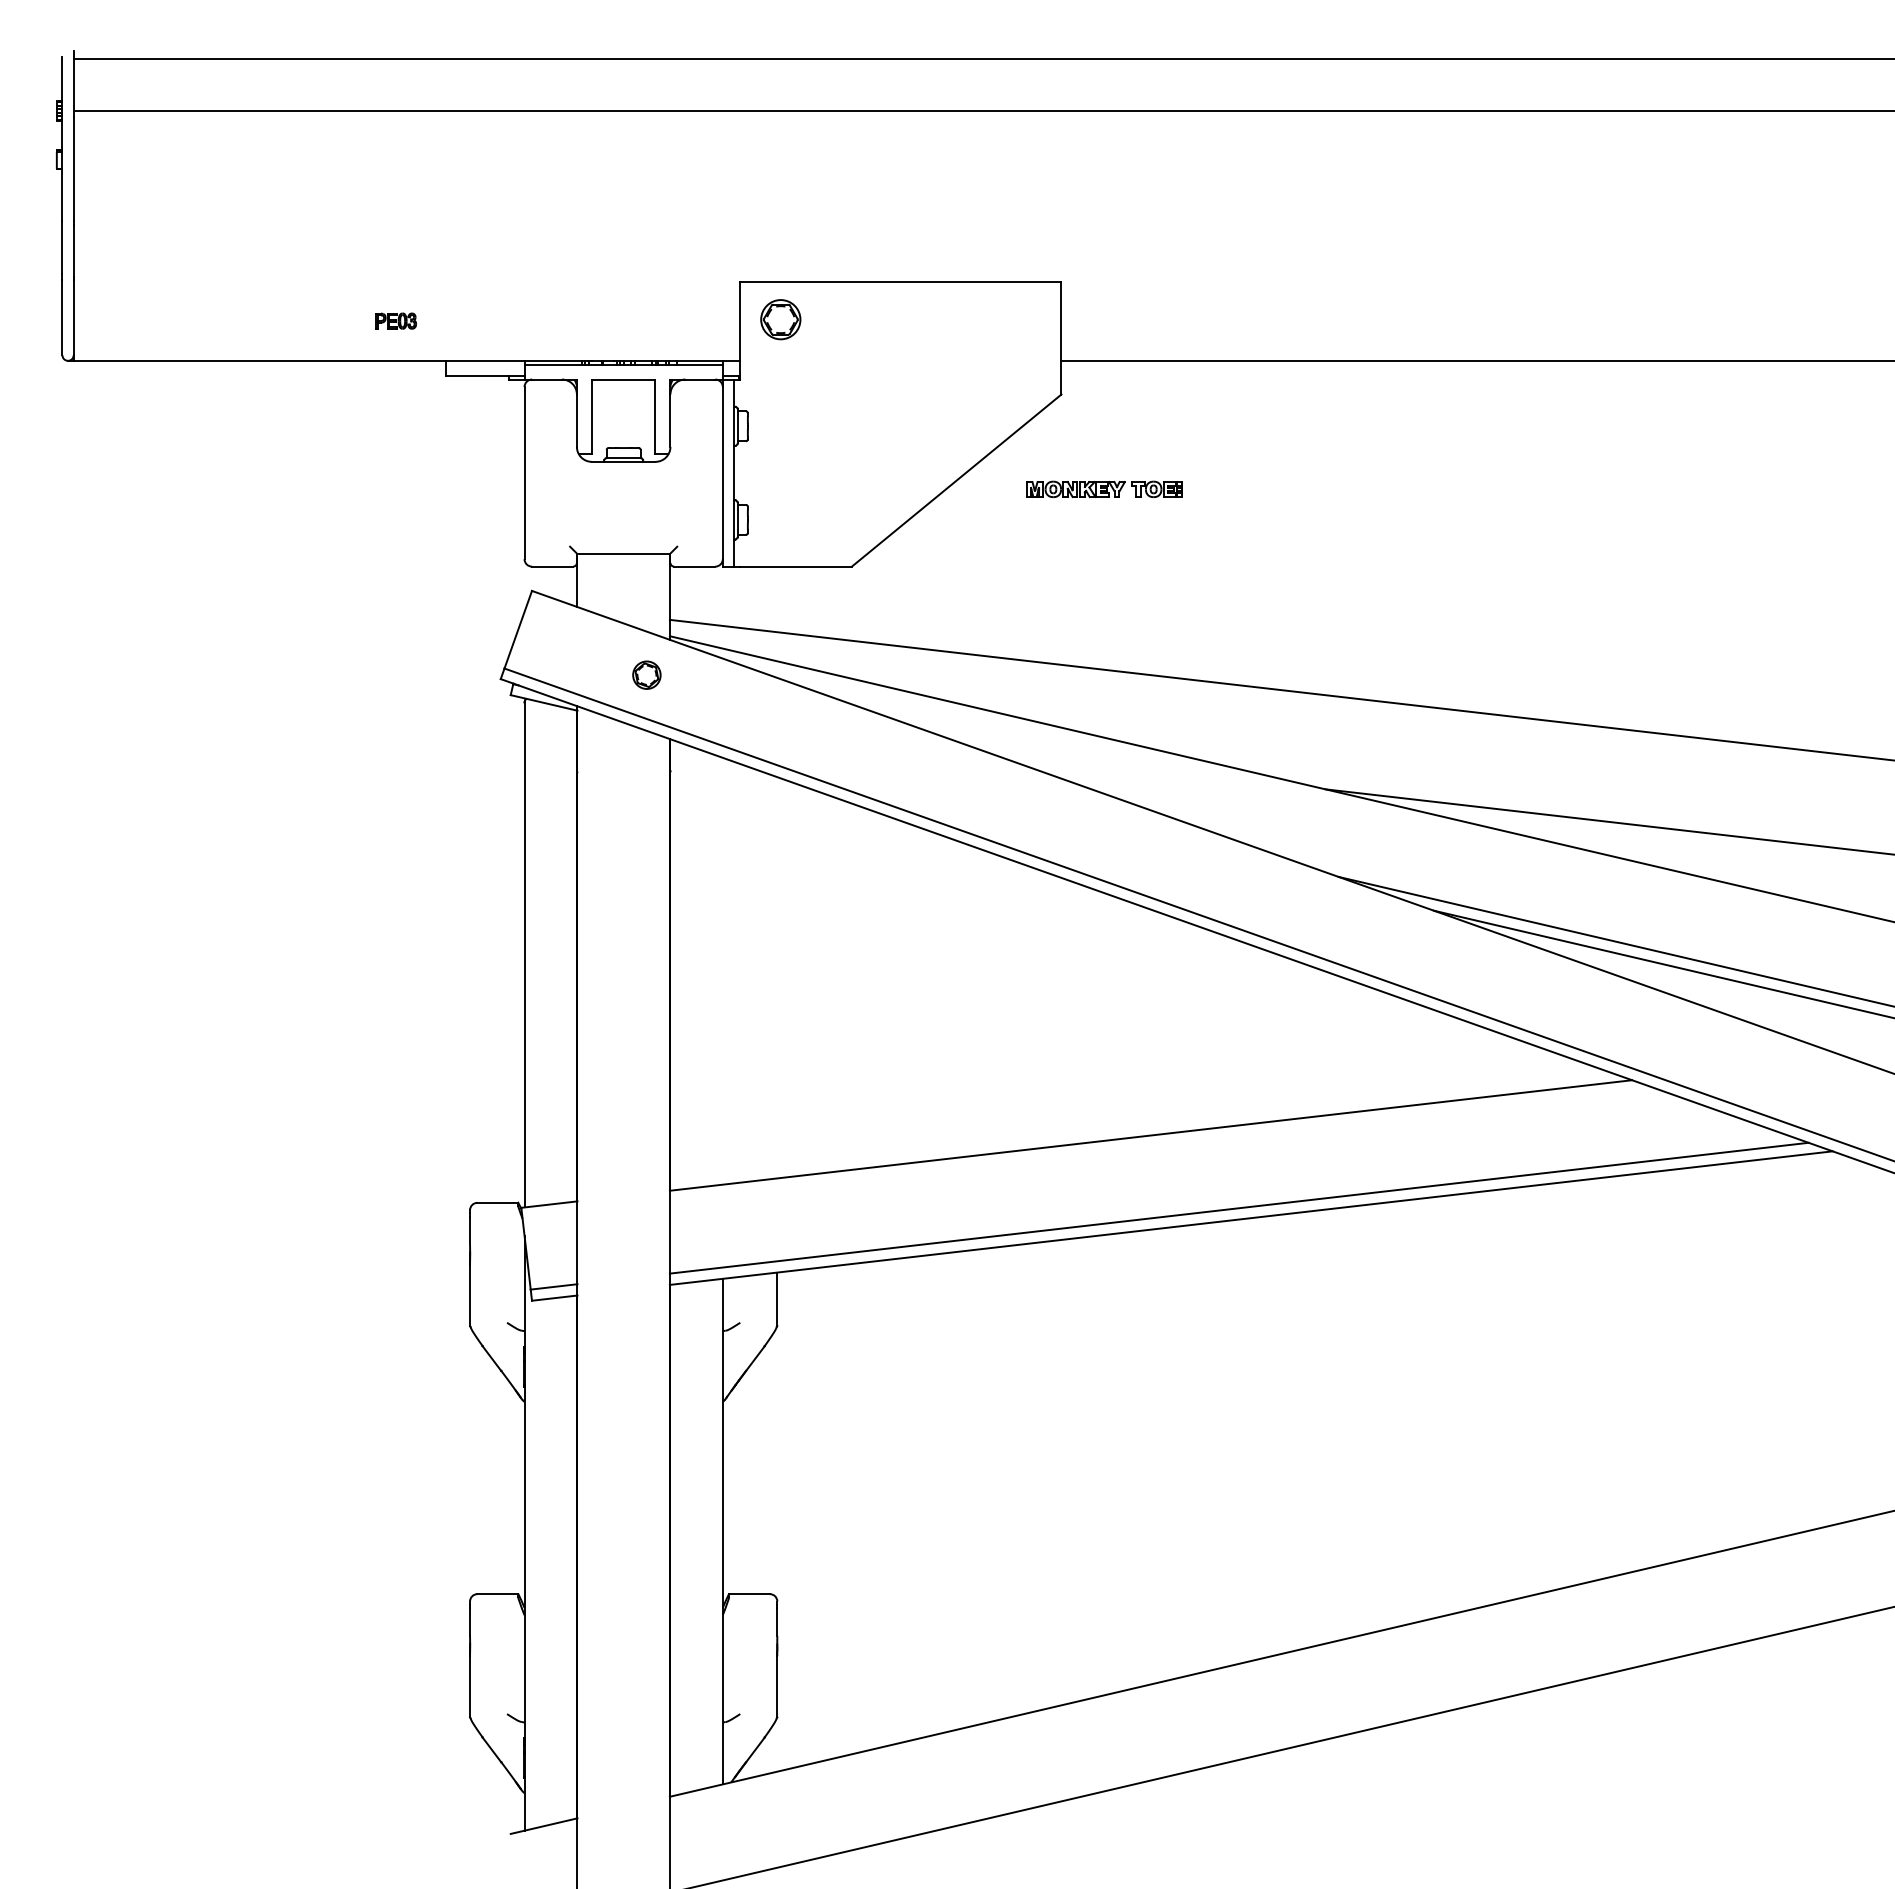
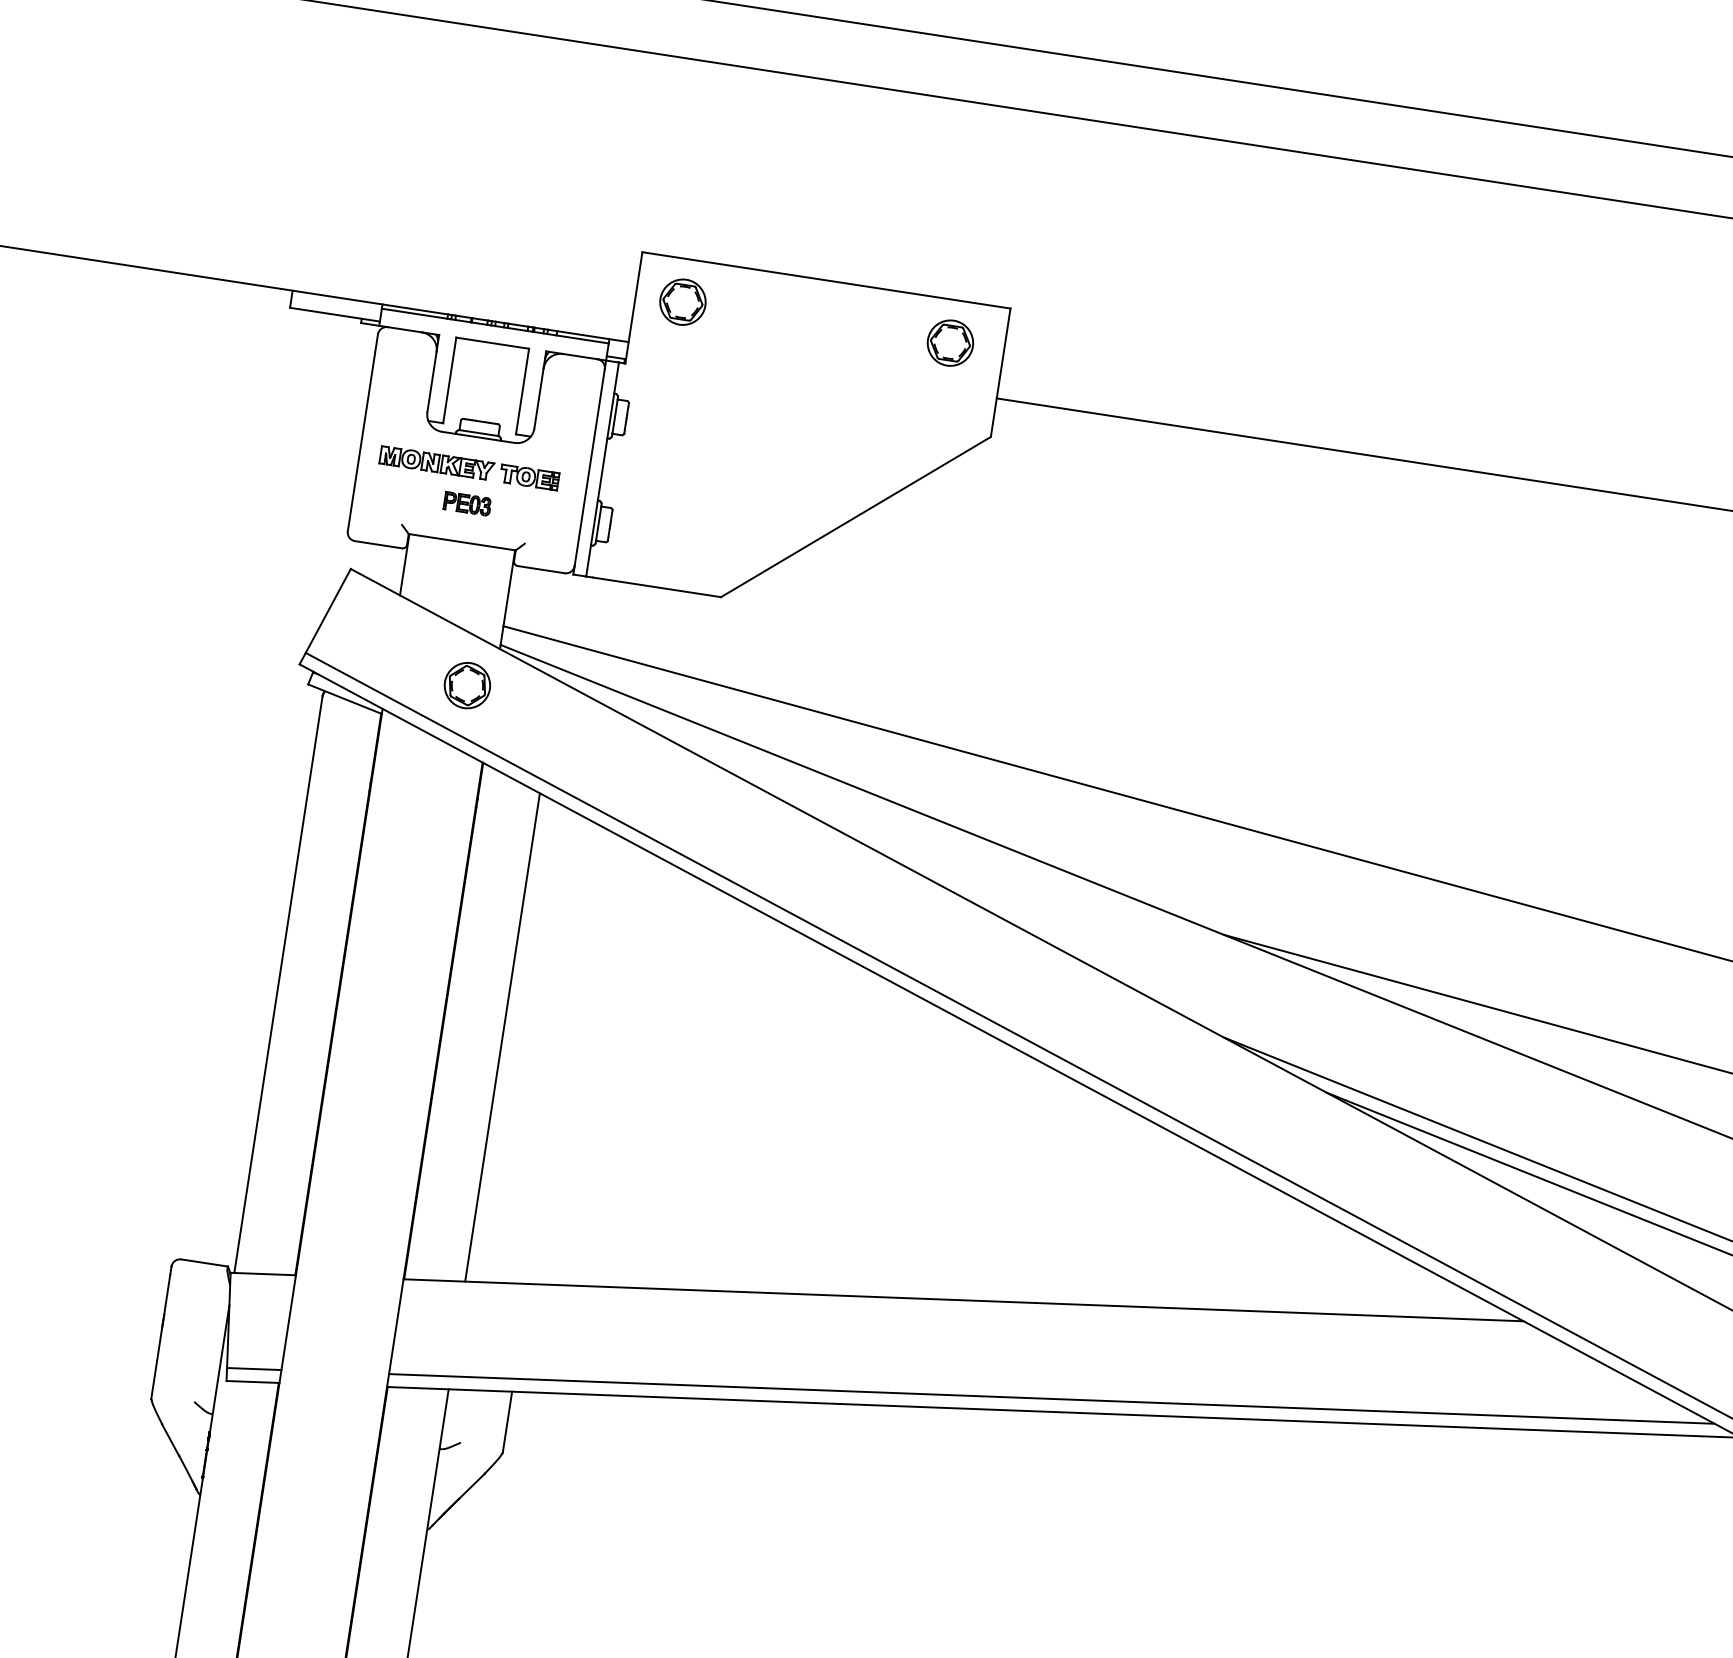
part: (1014, 319) -> (950, 342), added
part: (395, 320) -> (466, 503), moved
part: (1104, 488) -> (469, 467), moved
part: (646, 674) -> (467, 684), size x1.43
line: (722, 970) -> (502, 1036), added

